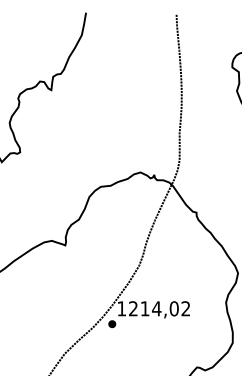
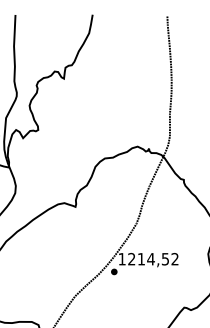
text: (174, 309) -> (165, 259), 1214,02 -> 1214,52

